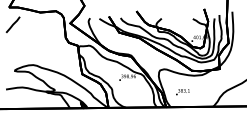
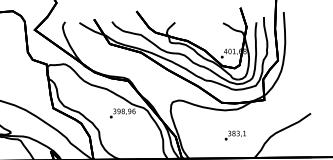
text: (182, 92) -> (234, 136), moved

